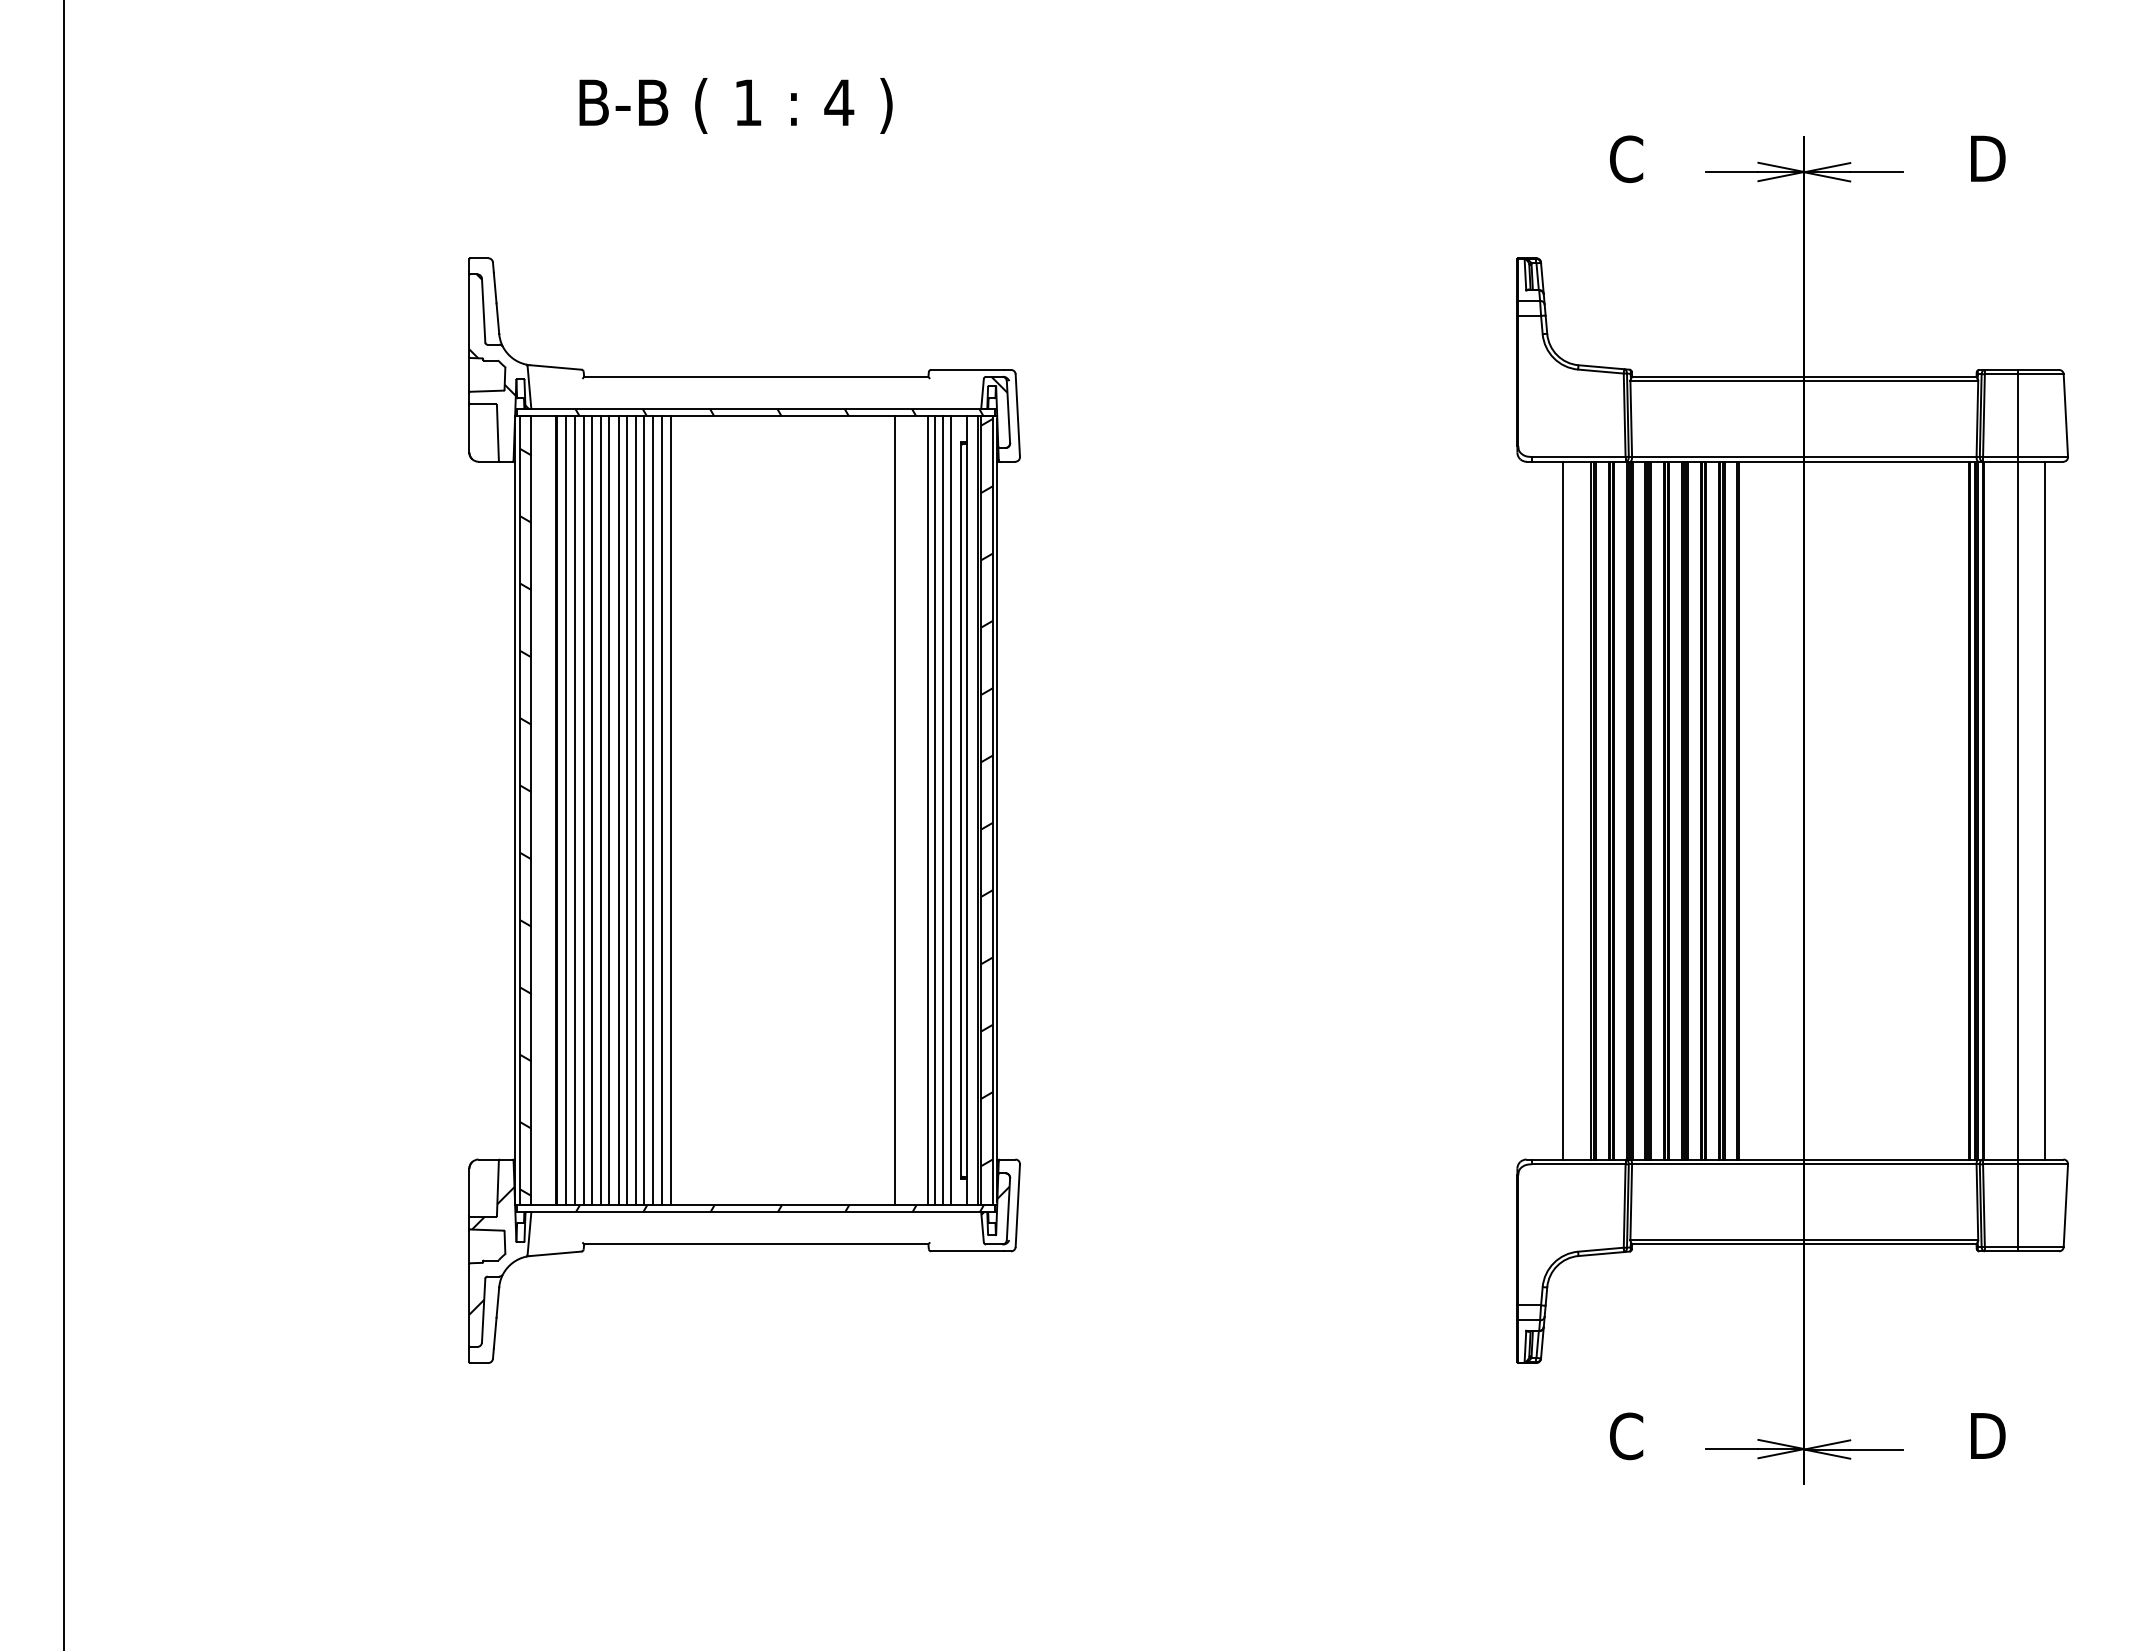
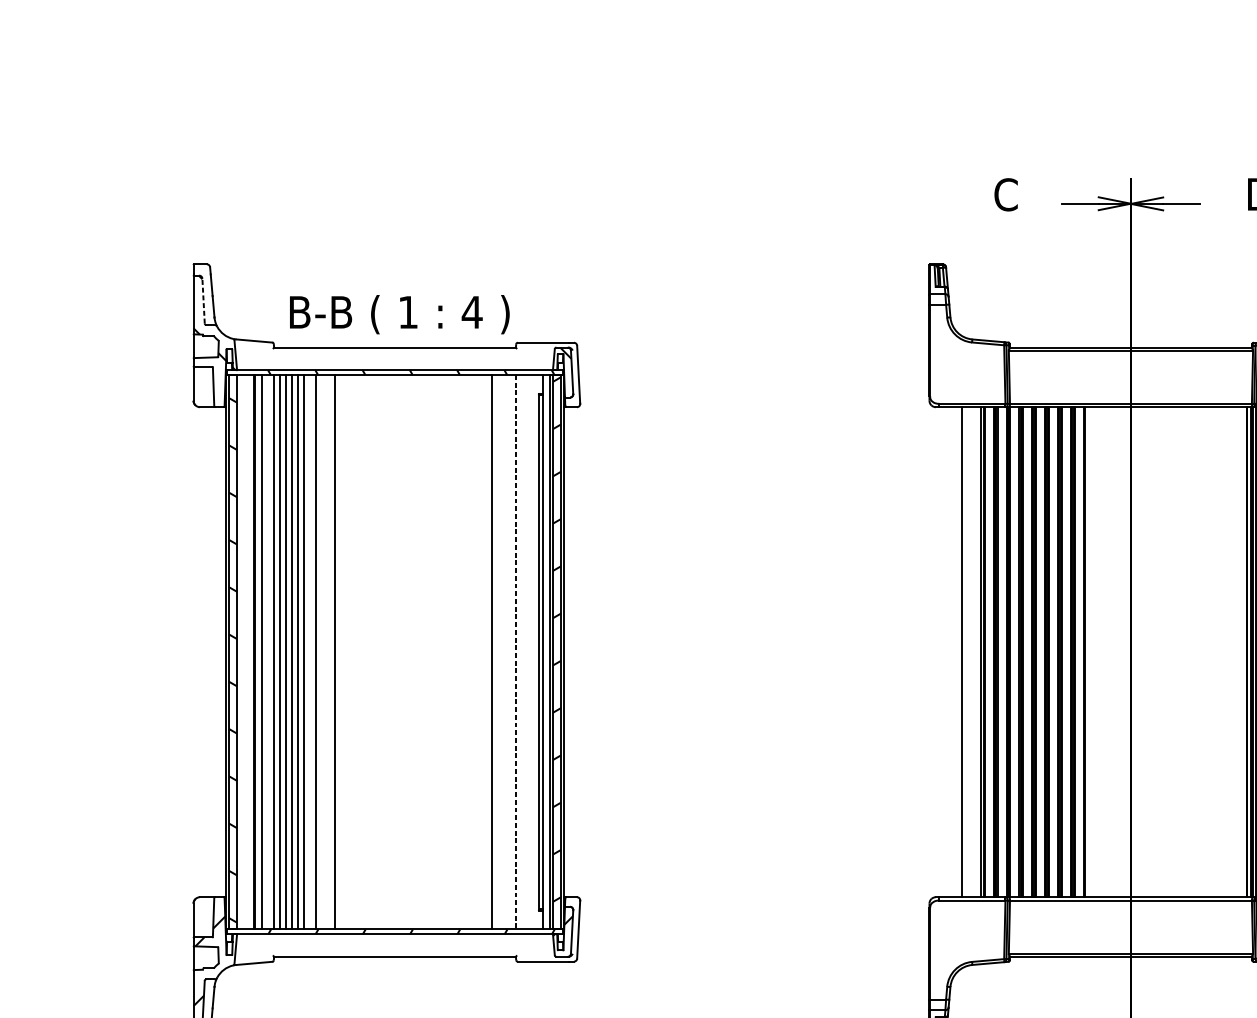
text: (735, 105) -> (399, 314), moved
line: (483, 310) -> (203, 301), solid -> dashed
line: (574, 810) -> (267, 652), removed
line: (636, 810) -> (310, 652), removed
line: (653, 810) -> (322, 652), removed
line: (661, 810) -> (328, 652), removed
line: (928, 810) -> (515, 652), solid -> dashed
line: (935, 810) -> (520, 652), removed
line: (942, 810) -> (525, 652), removed
line: (950, 810) -> (531, 652), removed

